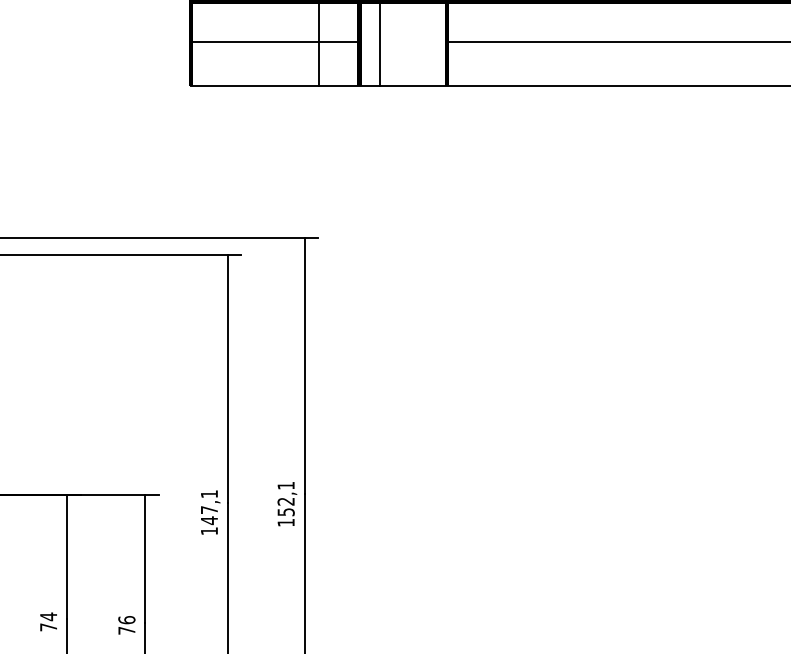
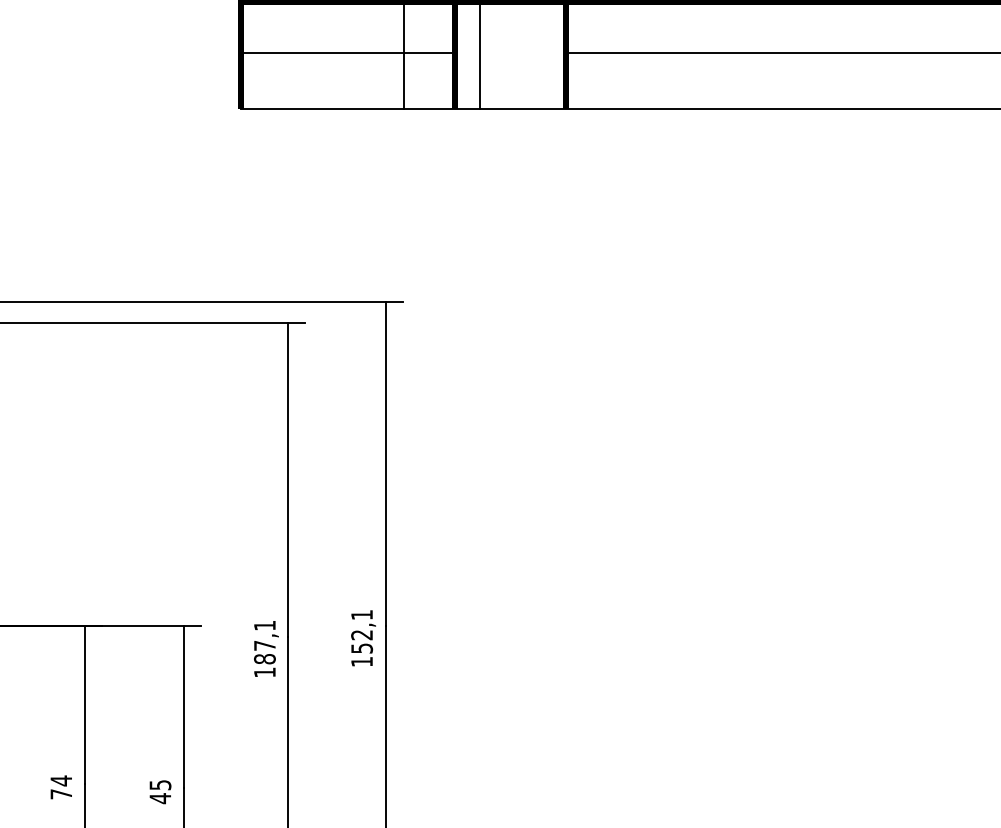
text: (209, 520) -> (265, 658), 147,1 -> 187,1
text: (126, 625) -> (159, 791), 76 -> 45

